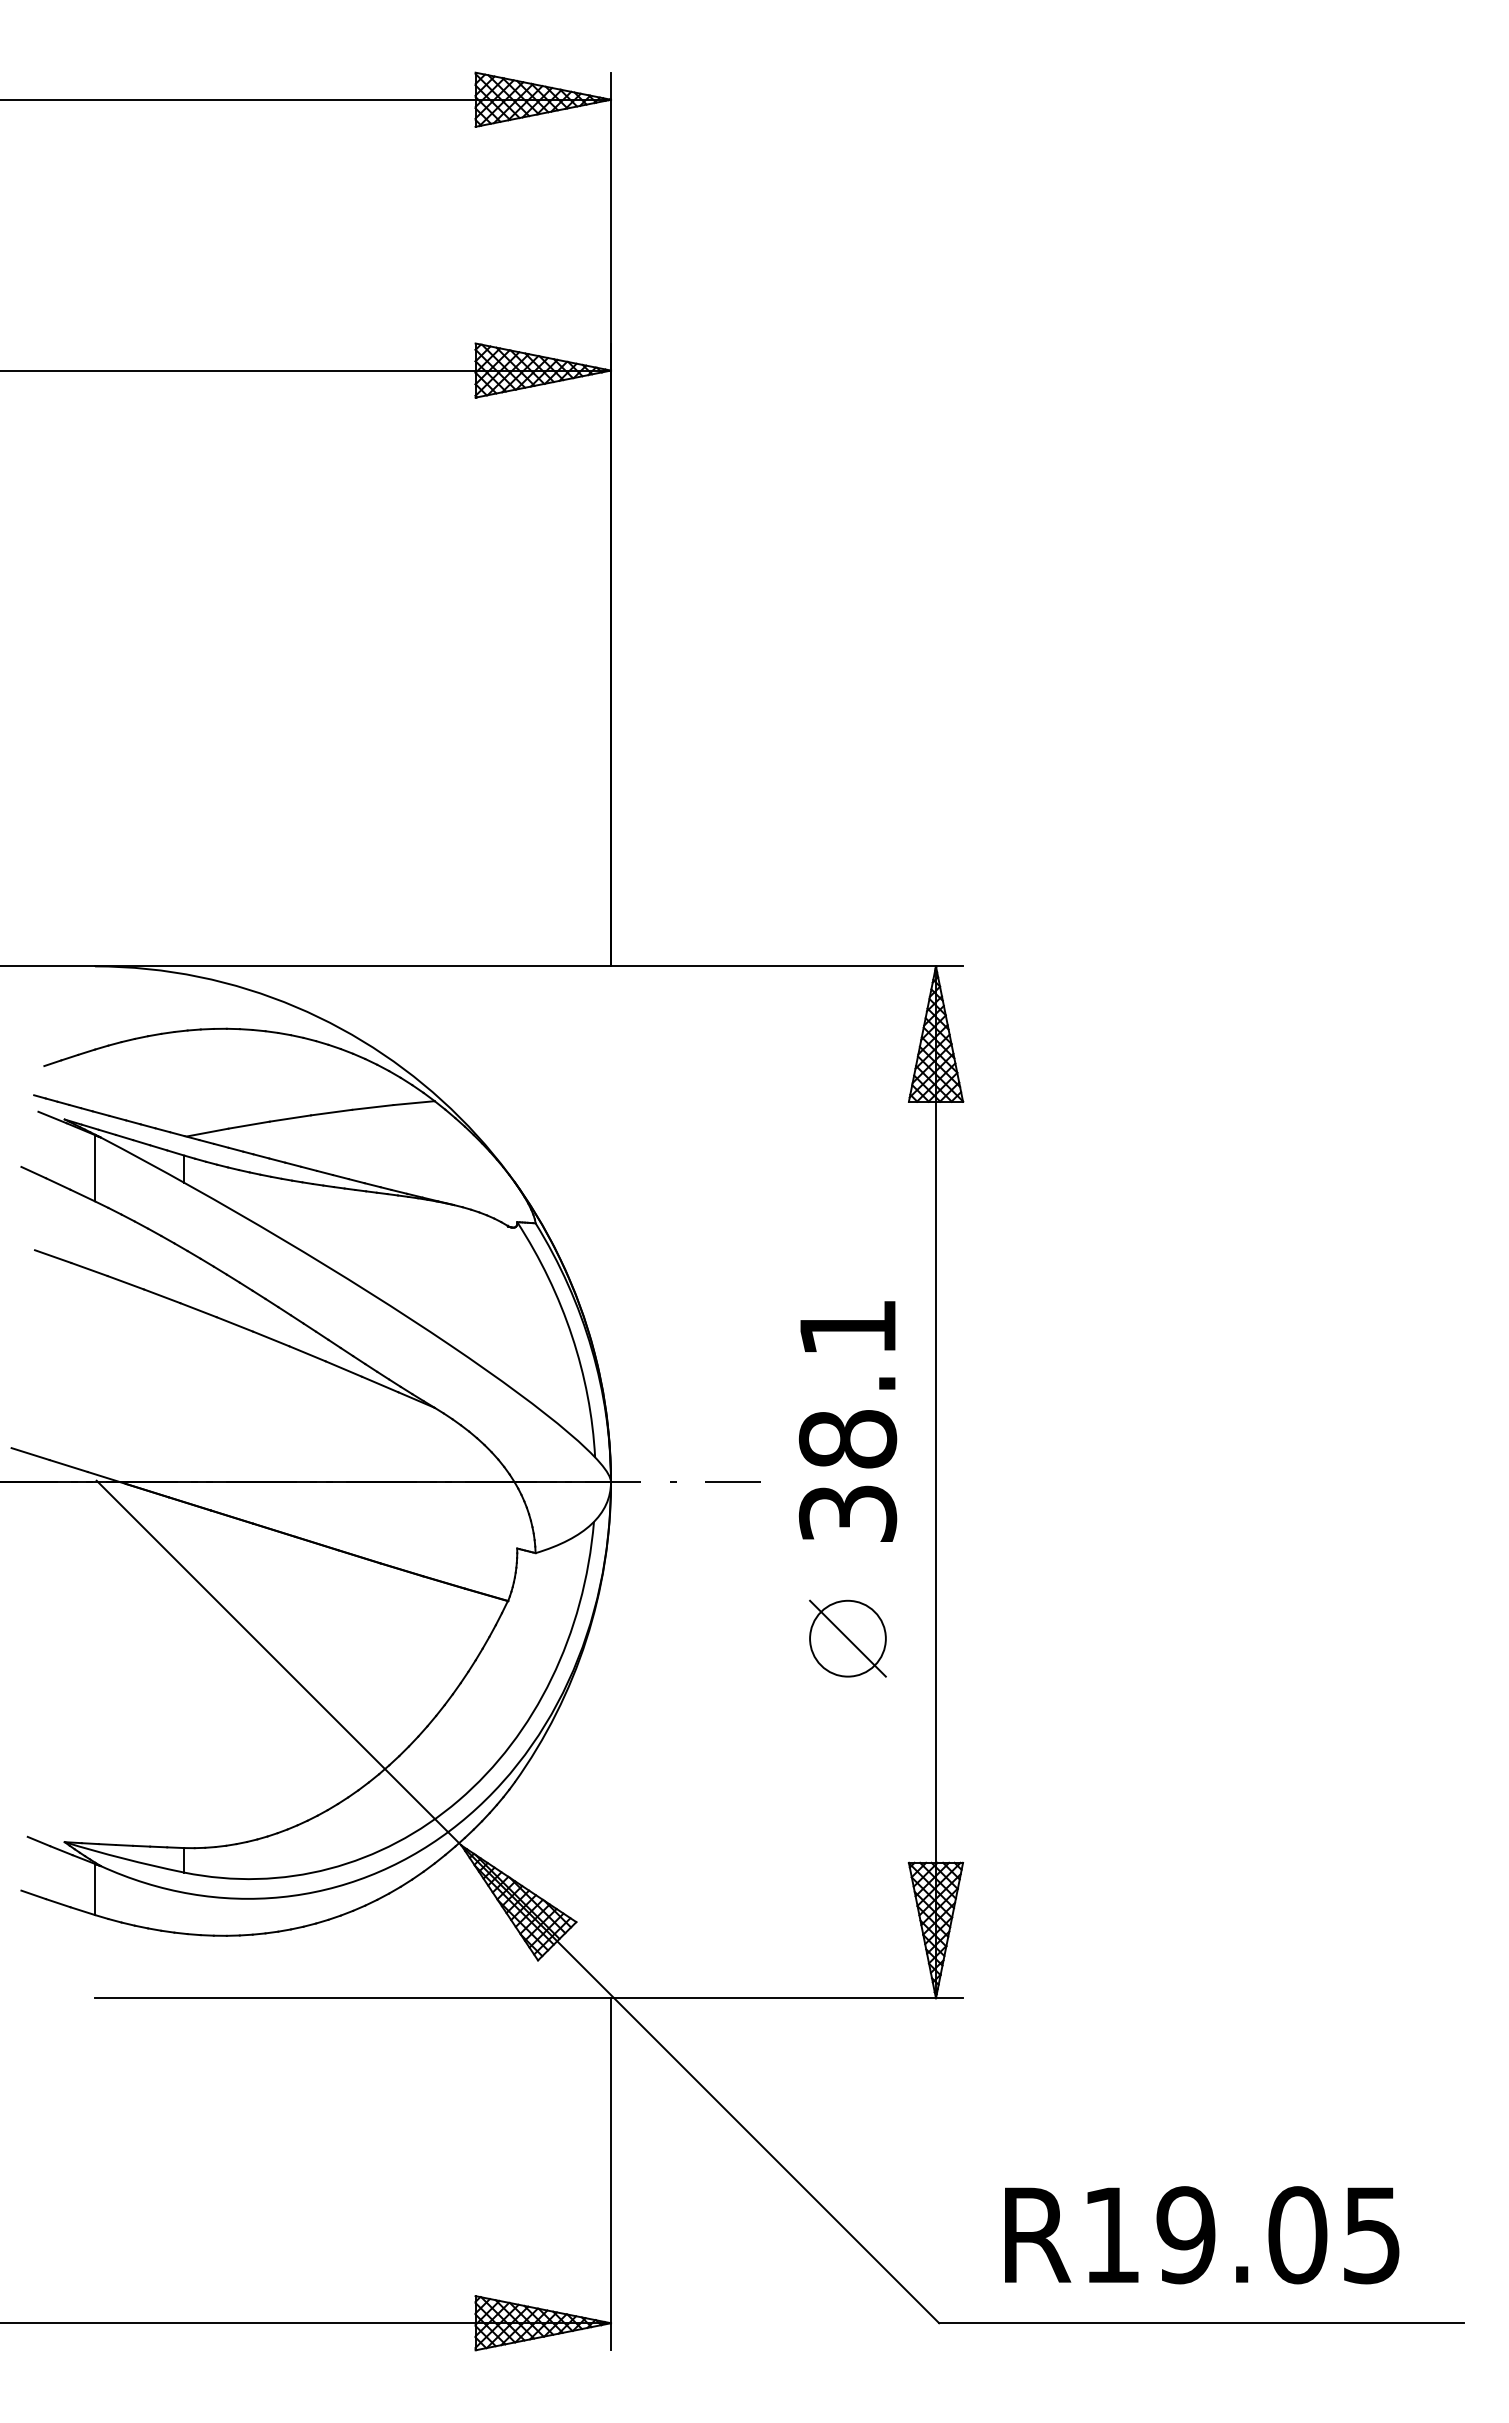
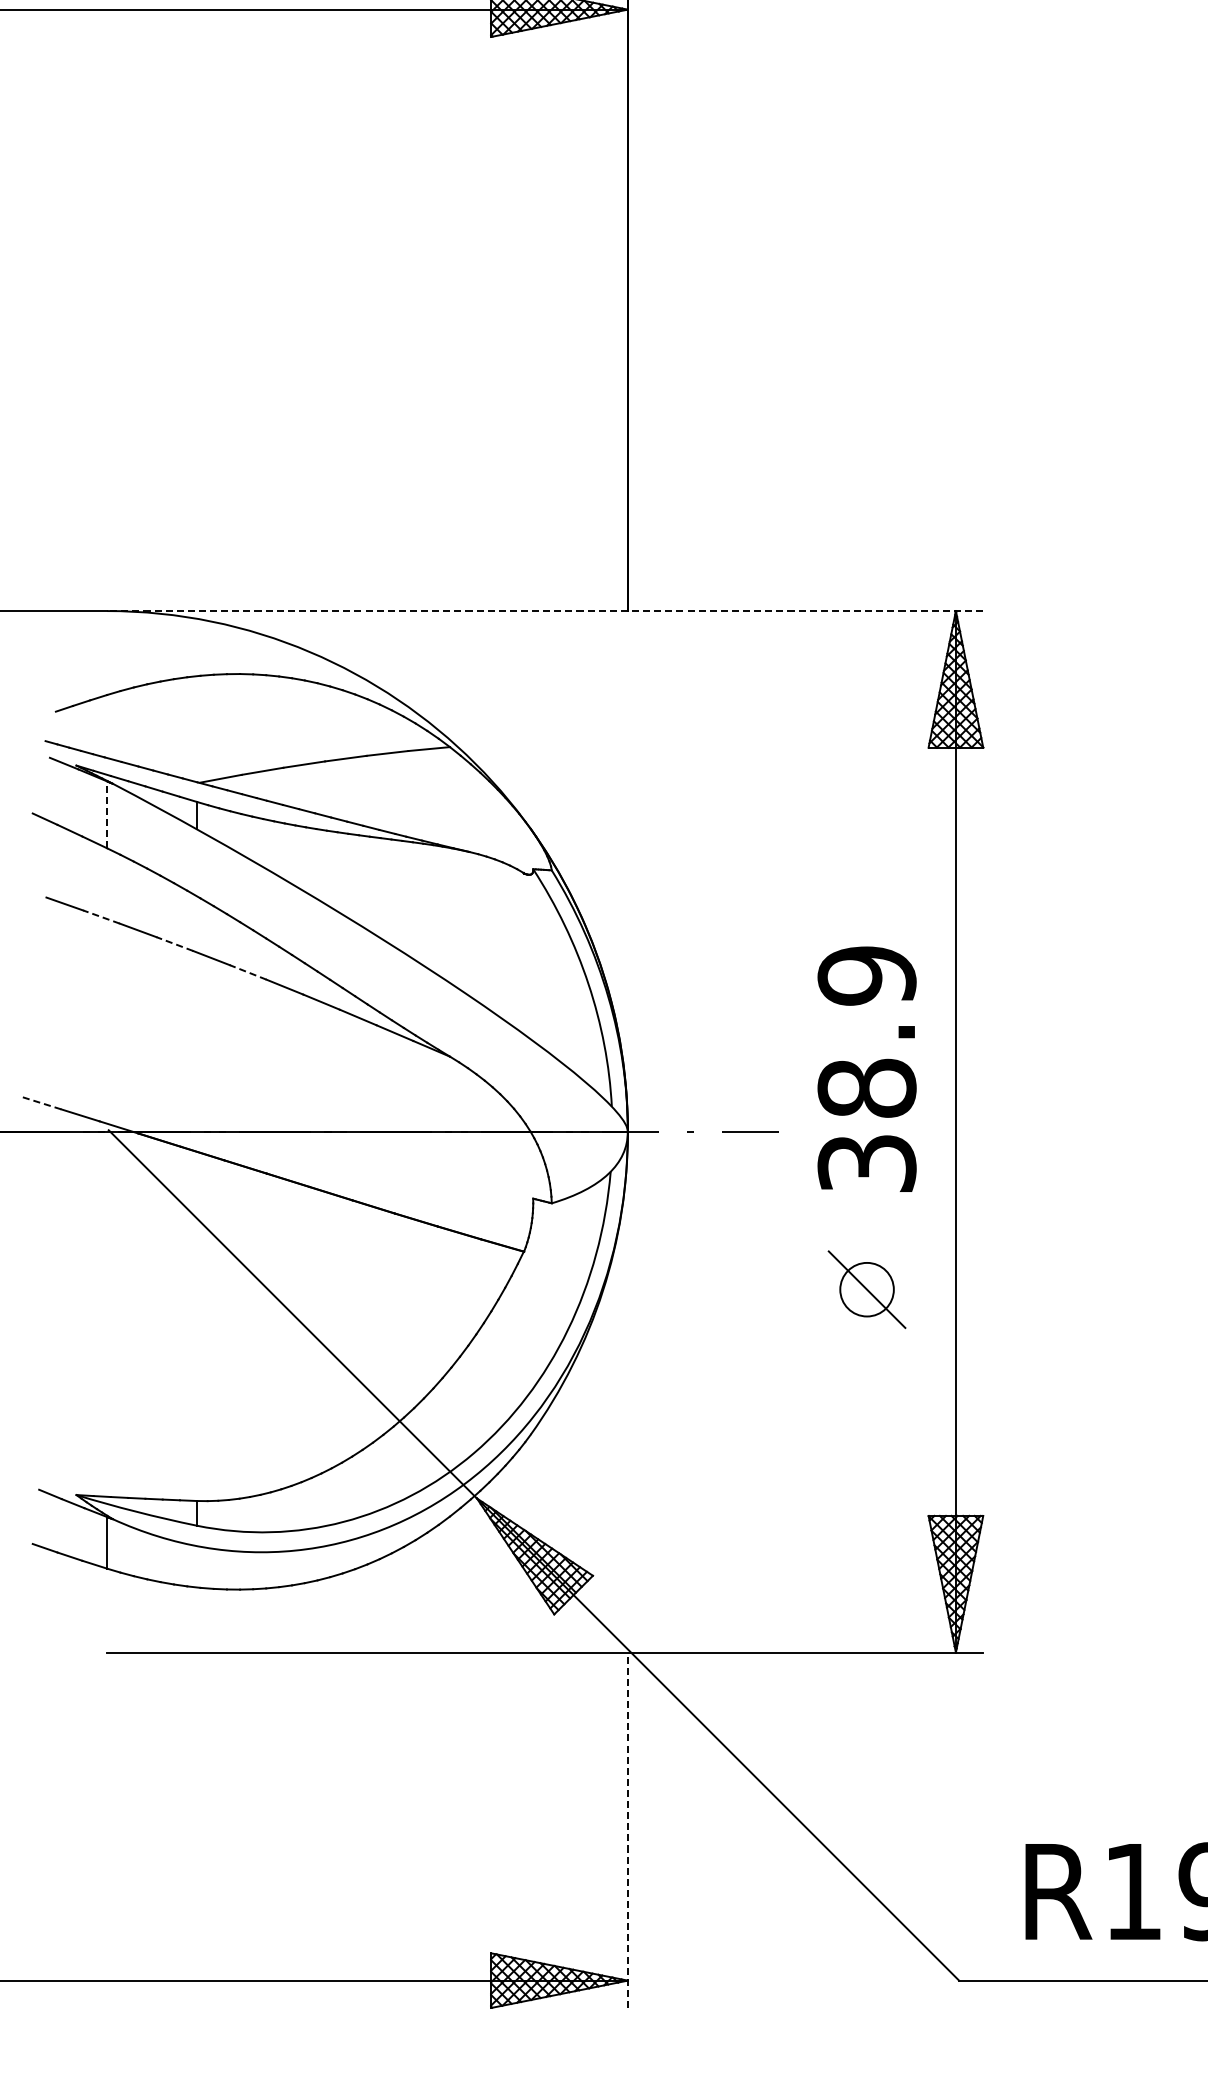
line: (529, 966) -> (545, 611), solid -> dashed
line: (95, 1167) -> (107, 814), solid -> dashed
line: (89, 1269) -> (101, 917), solid -> dashed
line: (161, 1296) -> (174, 944), solid -> dashed
line: (234, 1324) -> (247, 972), solid -> dashed
text: (847, 1327) -> (866, 975), 38.1 -> 38.9
line: (30, 1454) -> (41, 1103), solid -> dashed
circle: (847, 1638) -> (866, 1289), size x0.7
line: (611, 2173) -> (628, 1829), solid -> dashed

